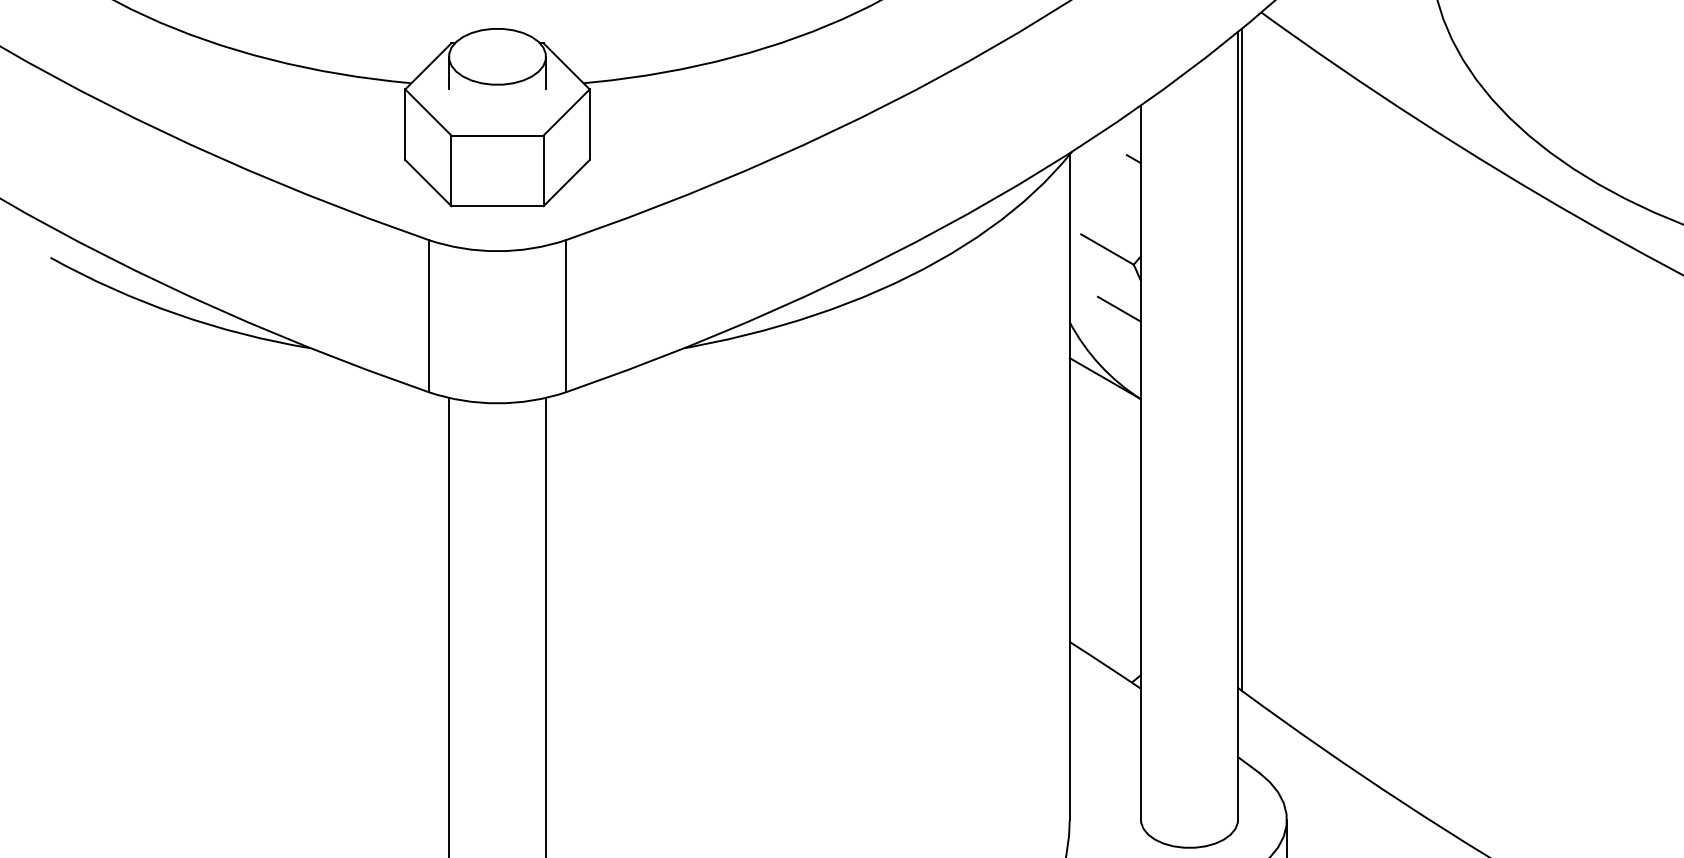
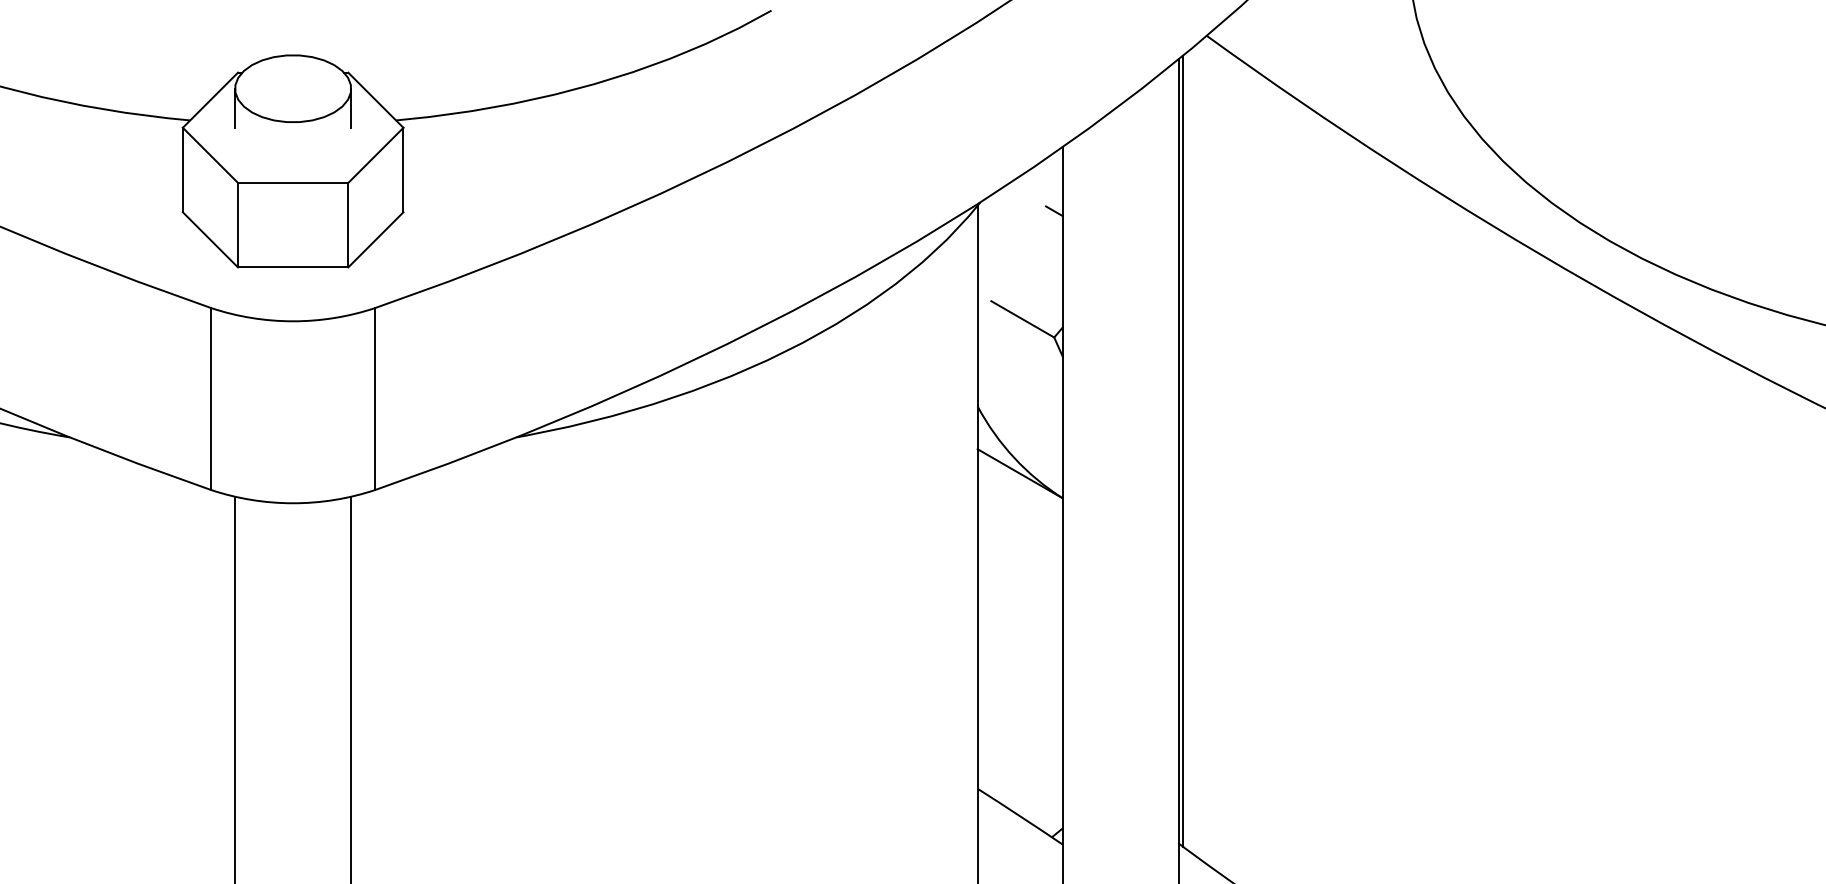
line: (1118, 308) -> (1035, 389), removed

